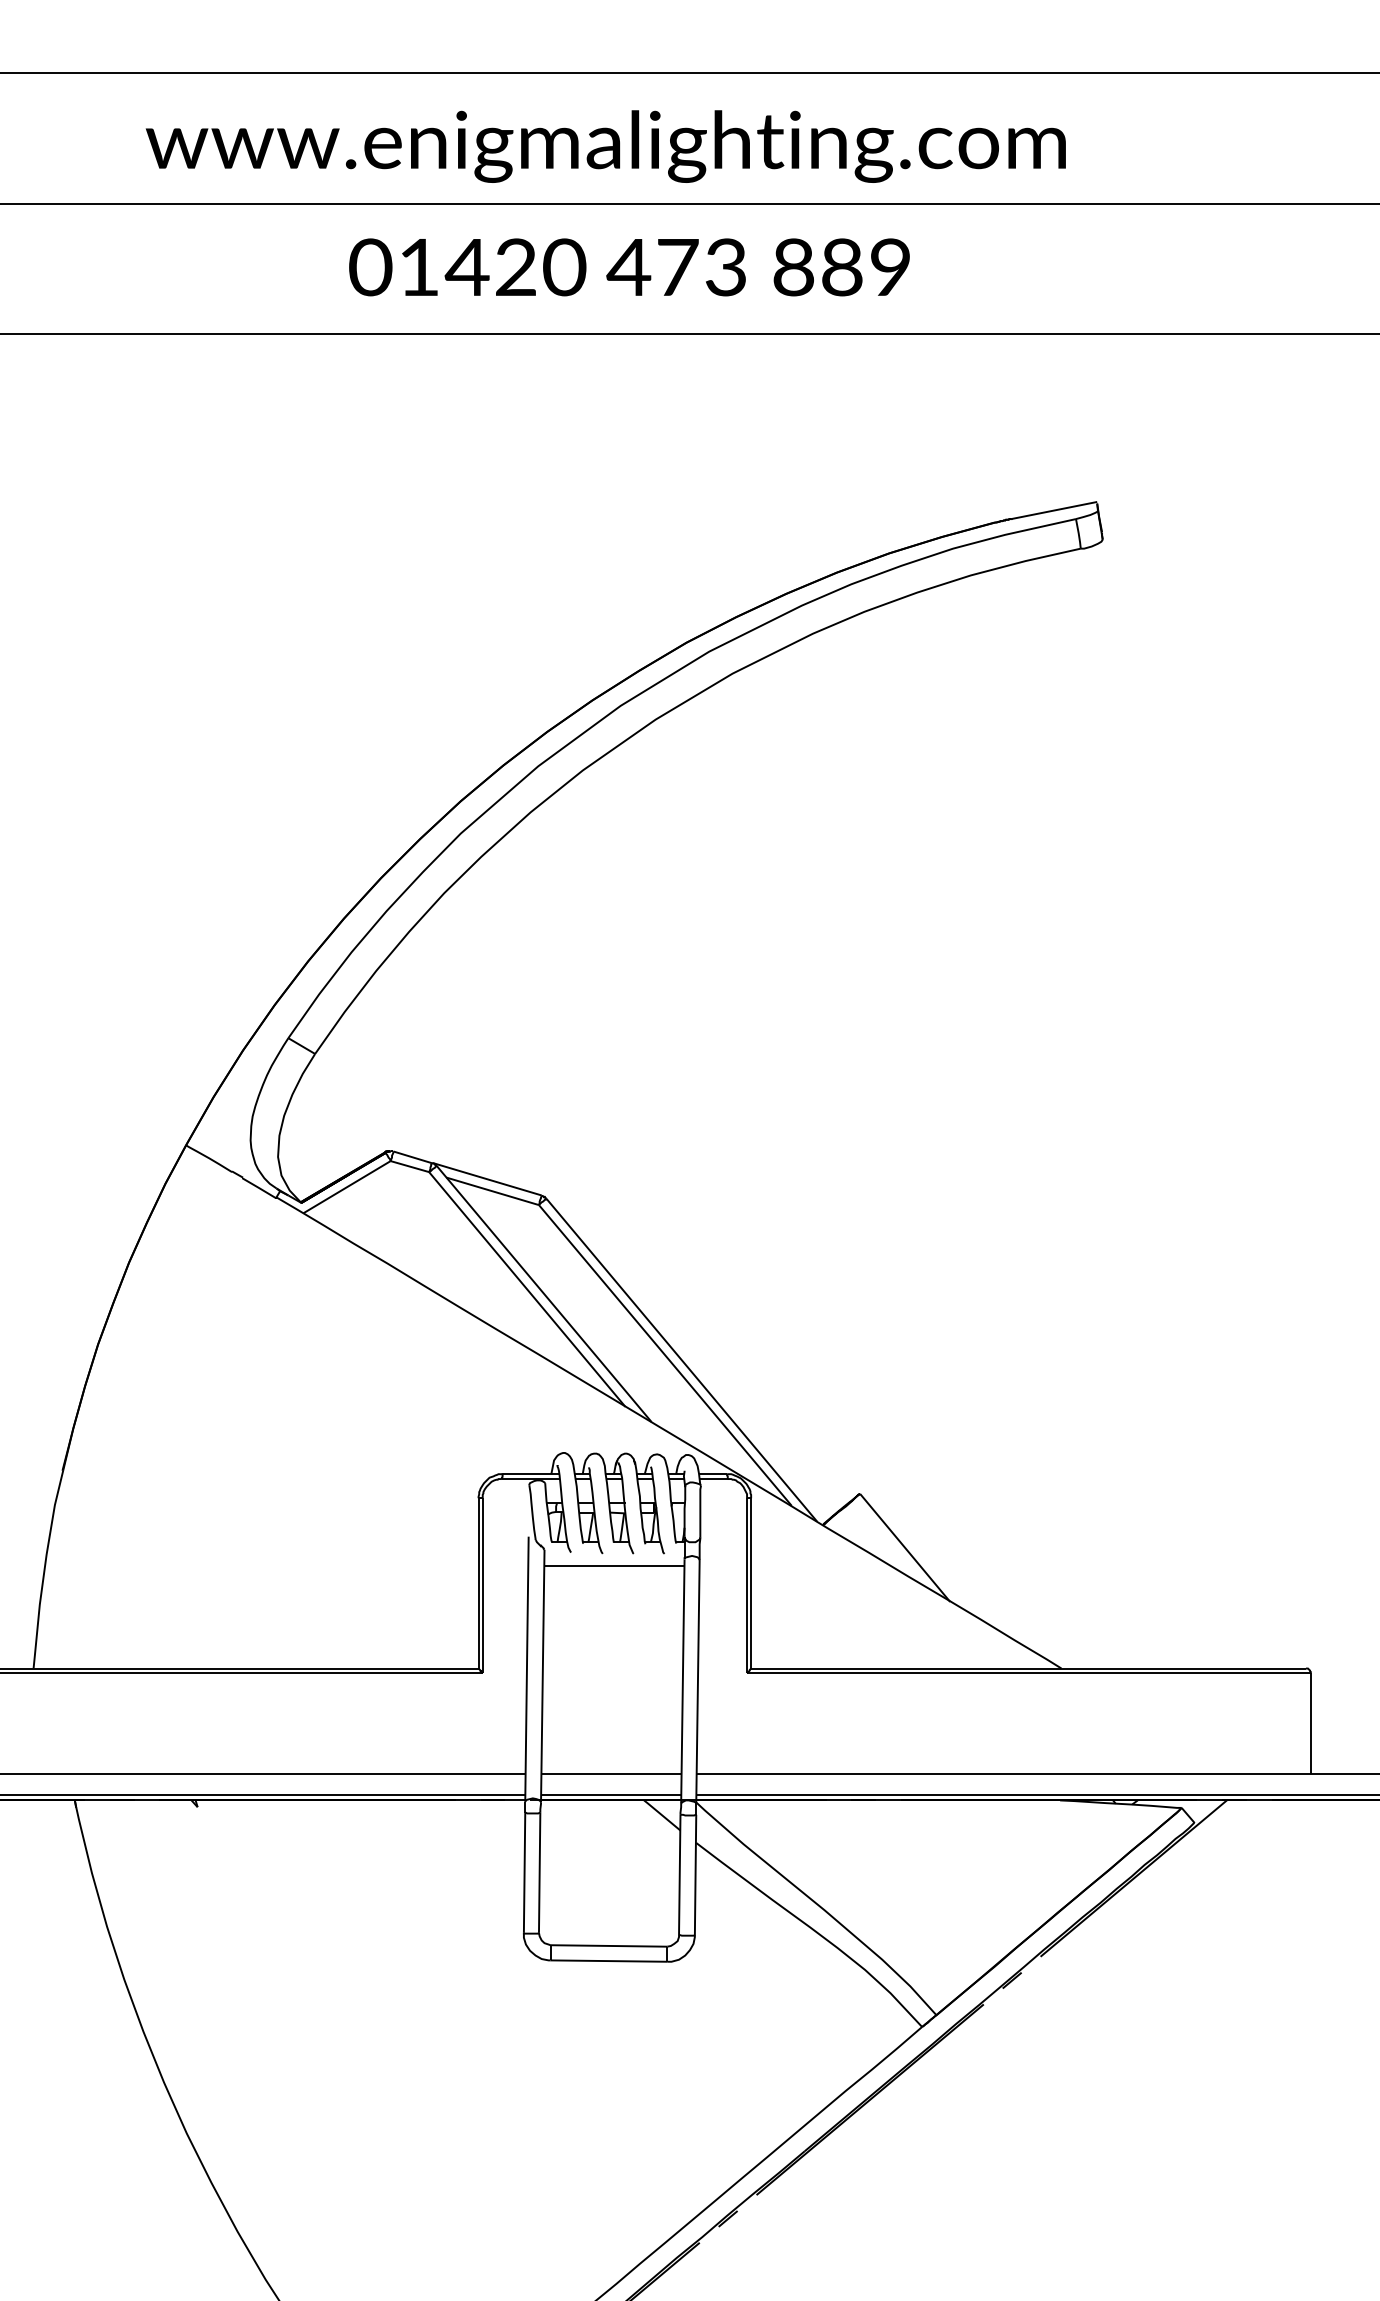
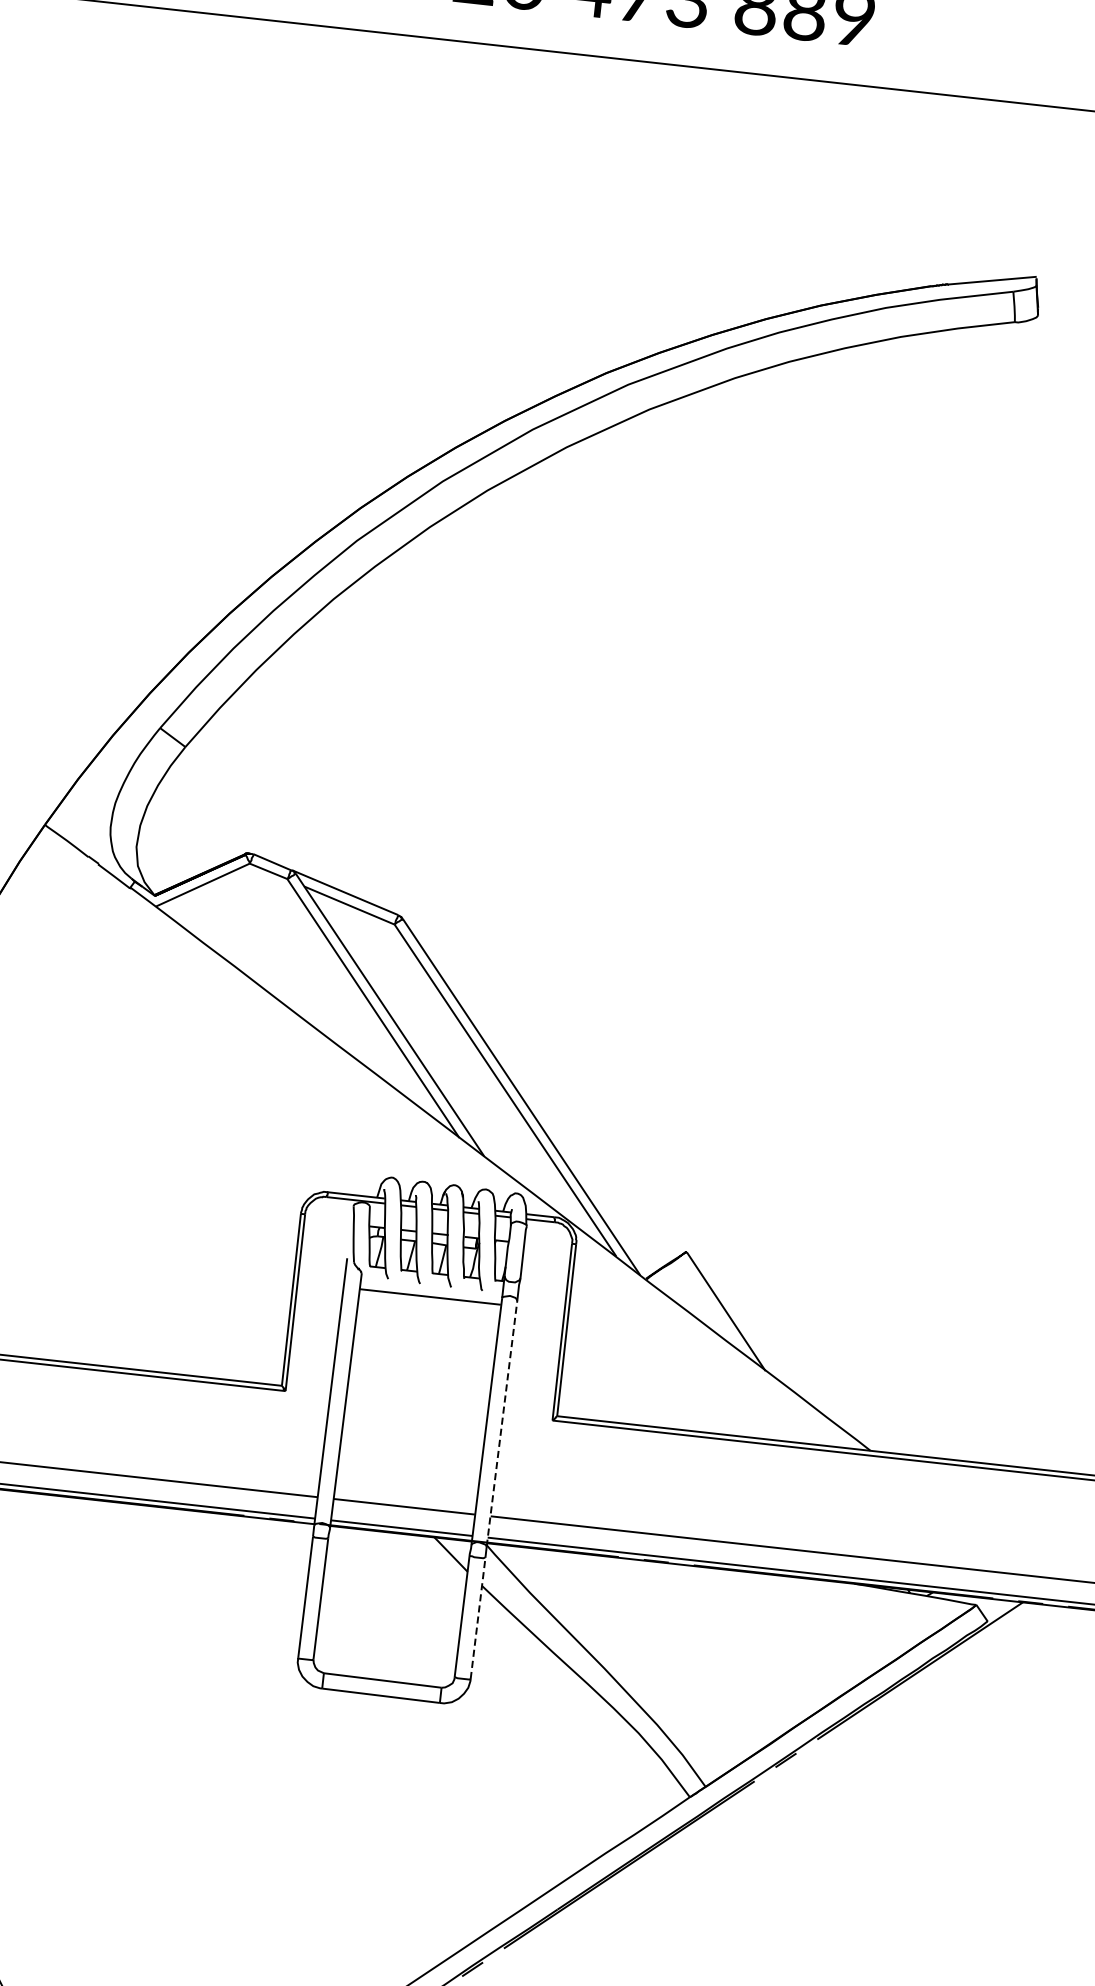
line: (697, 1681) -> (501, 1423), solid -> dashed
line: (695, 1874) -> (478, 1617), solid -> dashed

